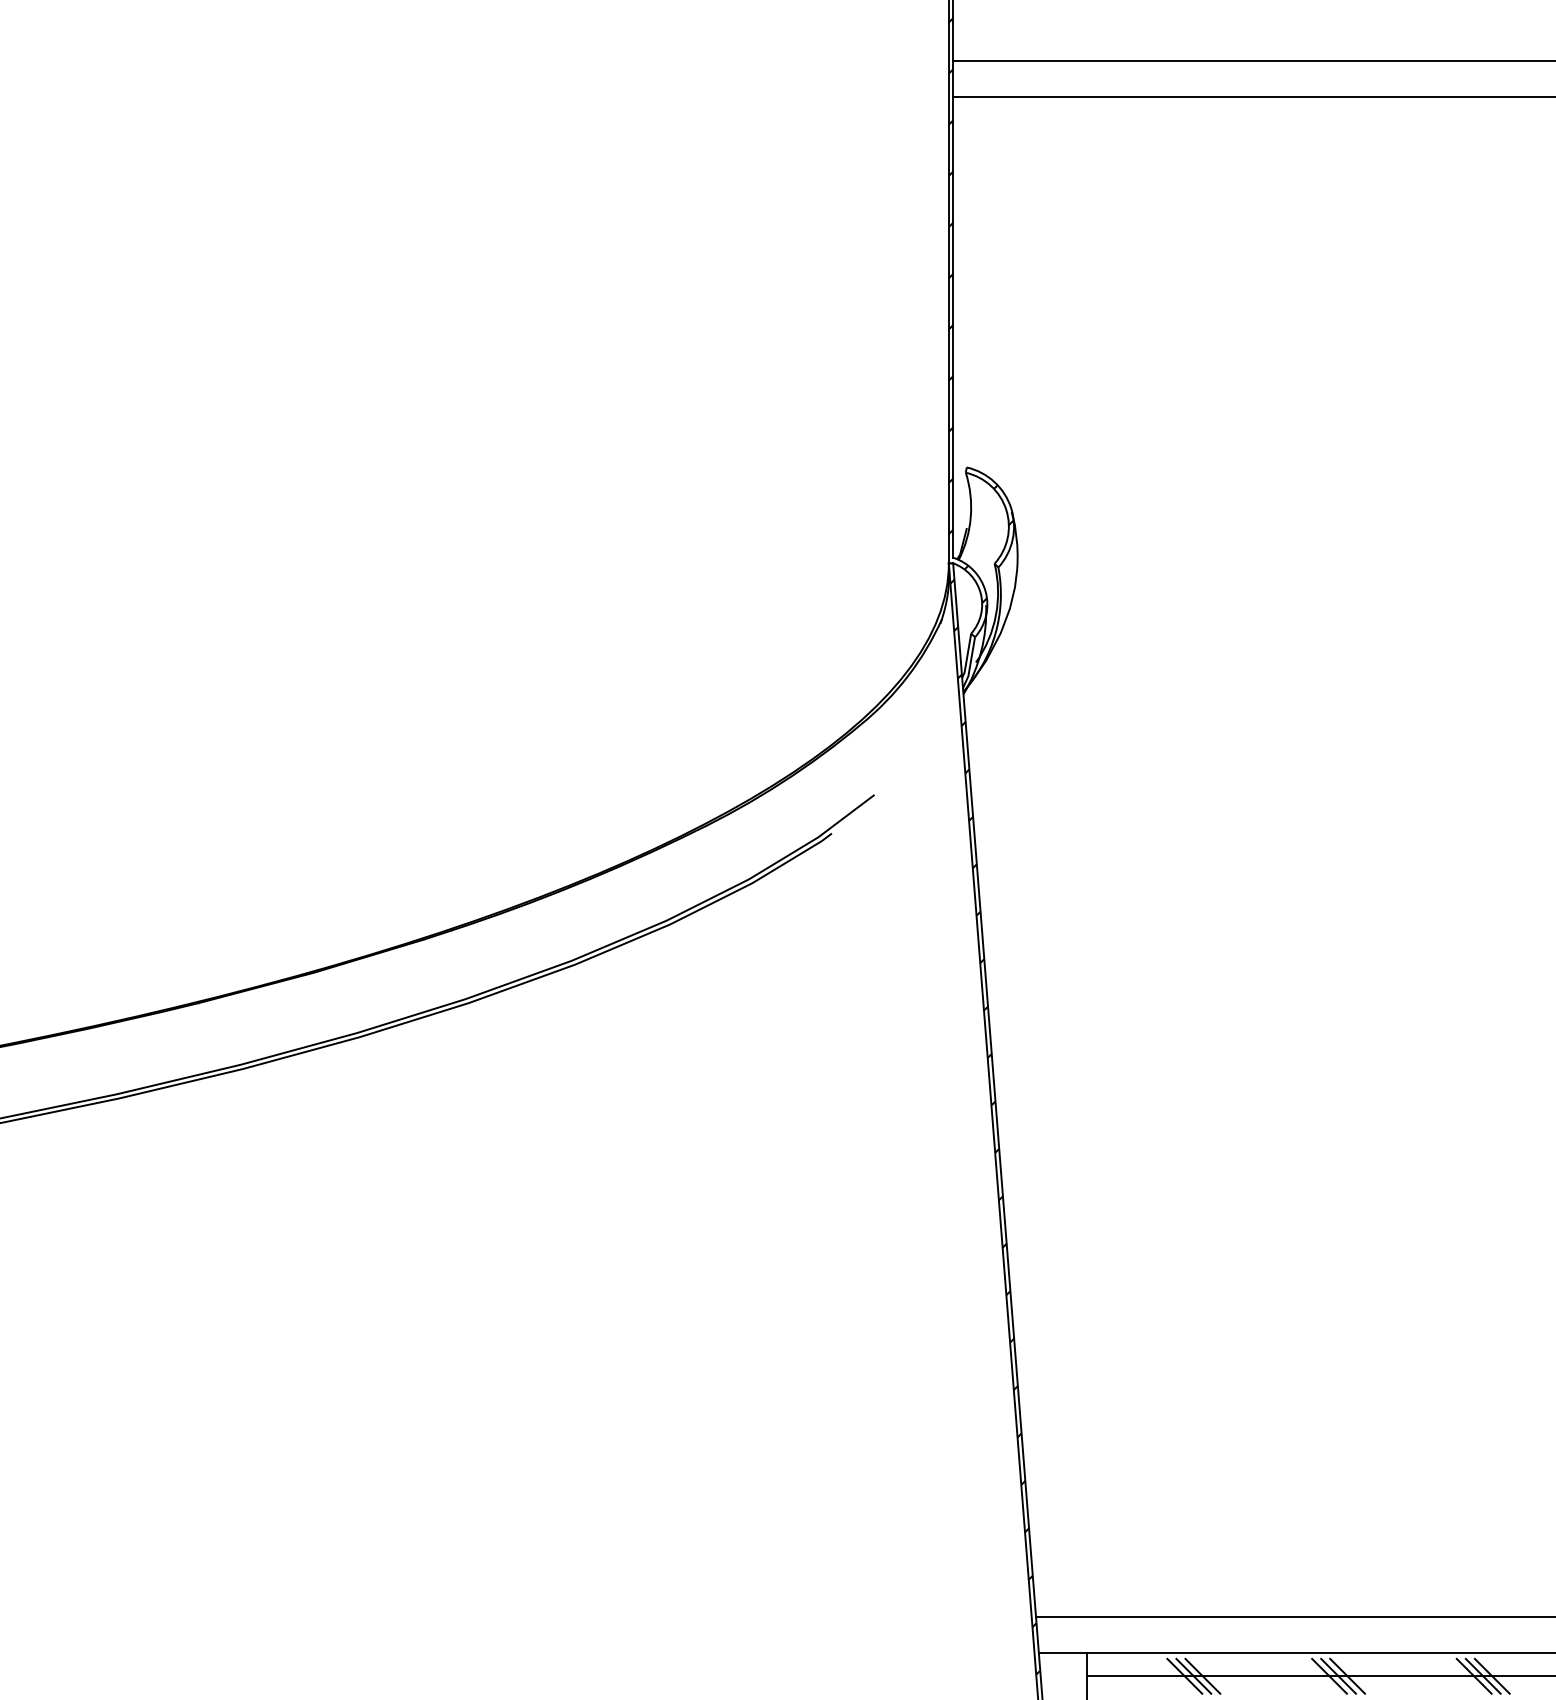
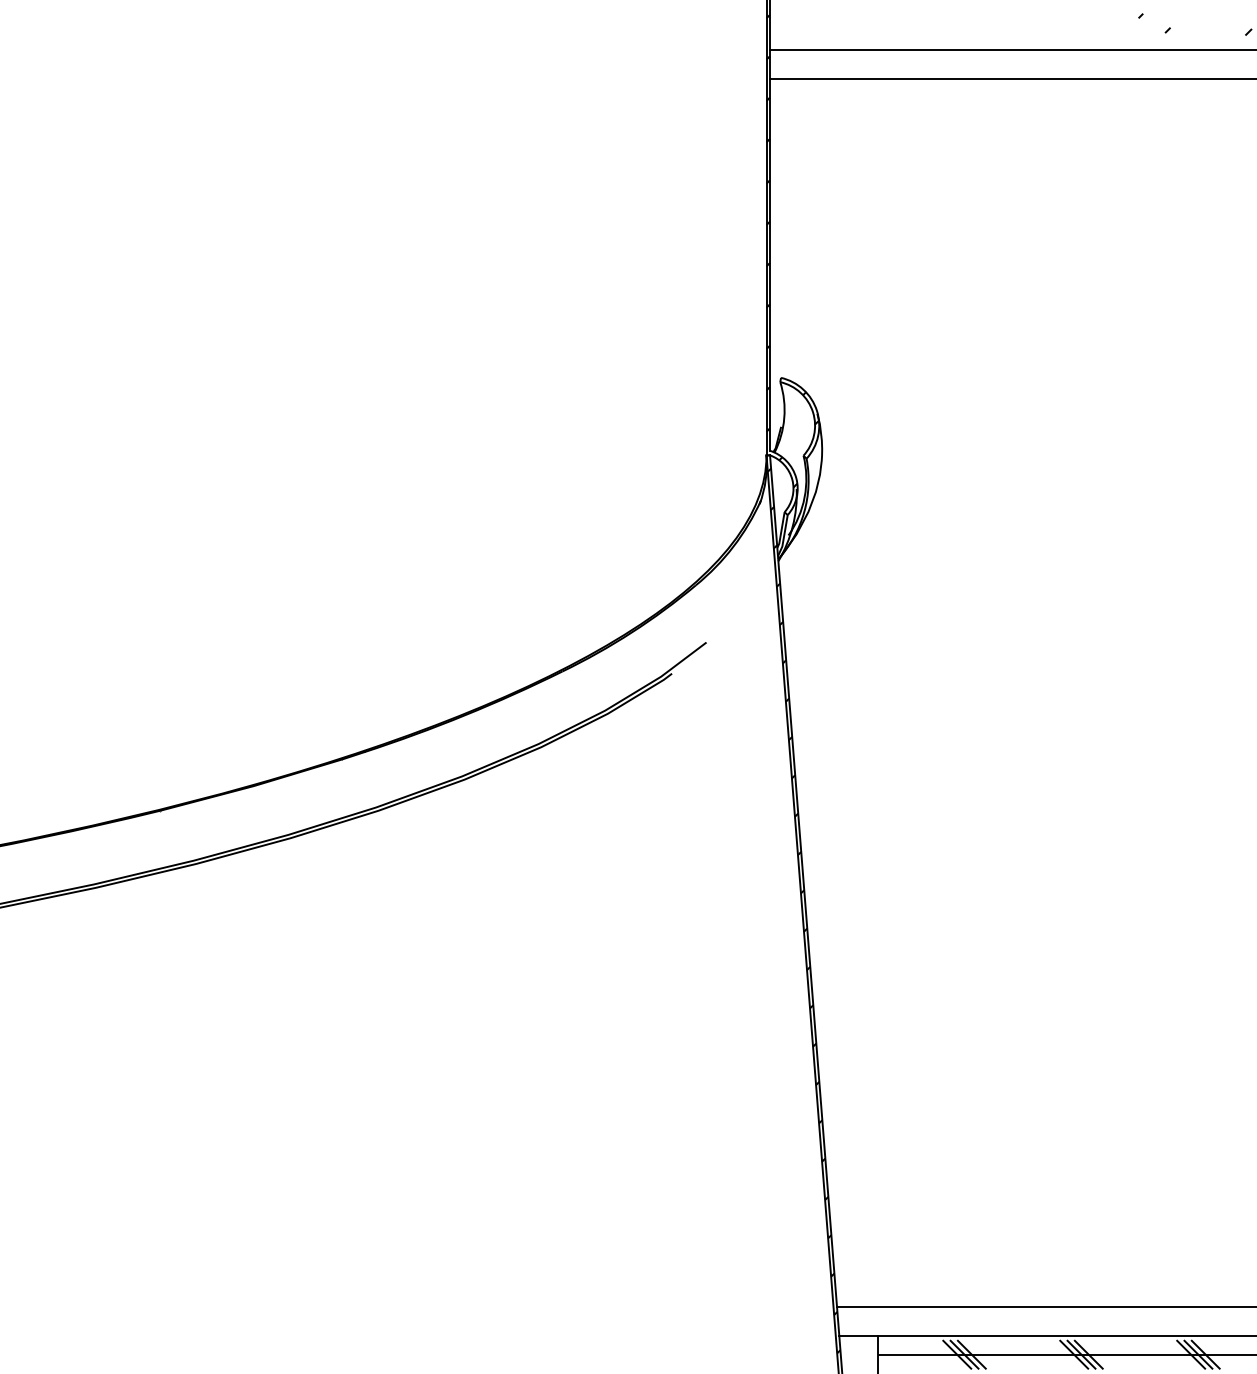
hatch: (1479, 29) -> (1195, 23), added

